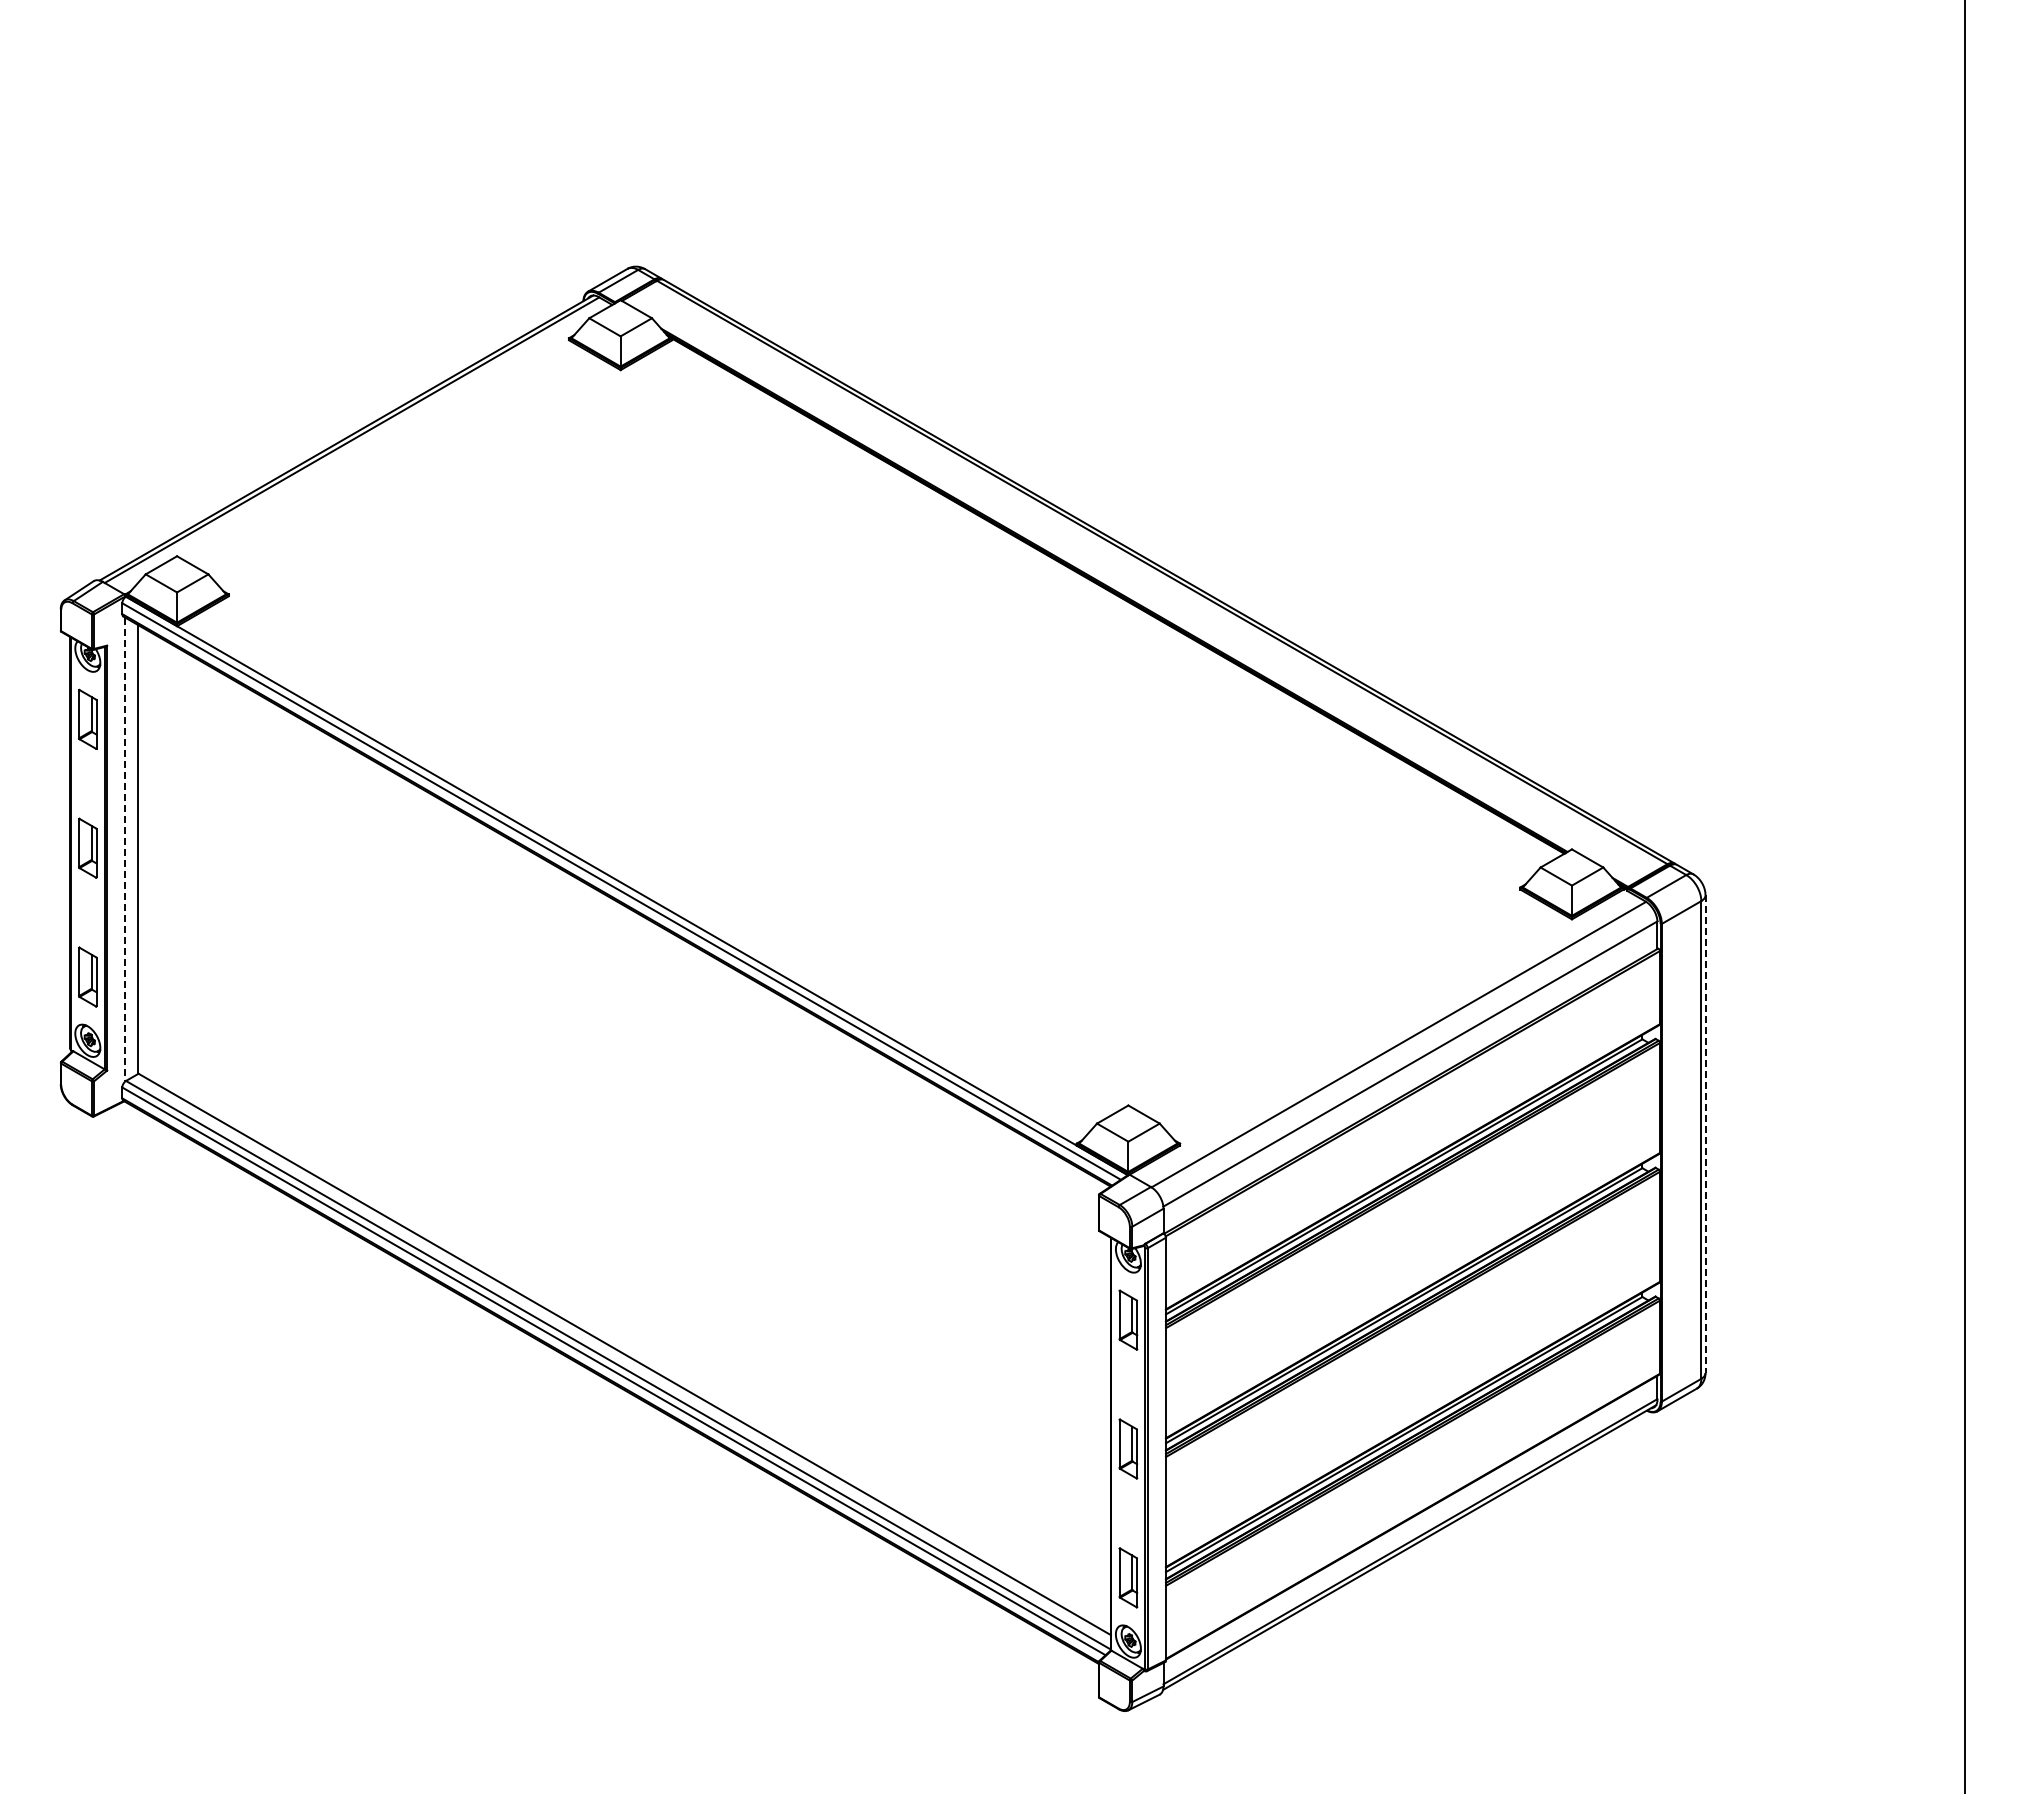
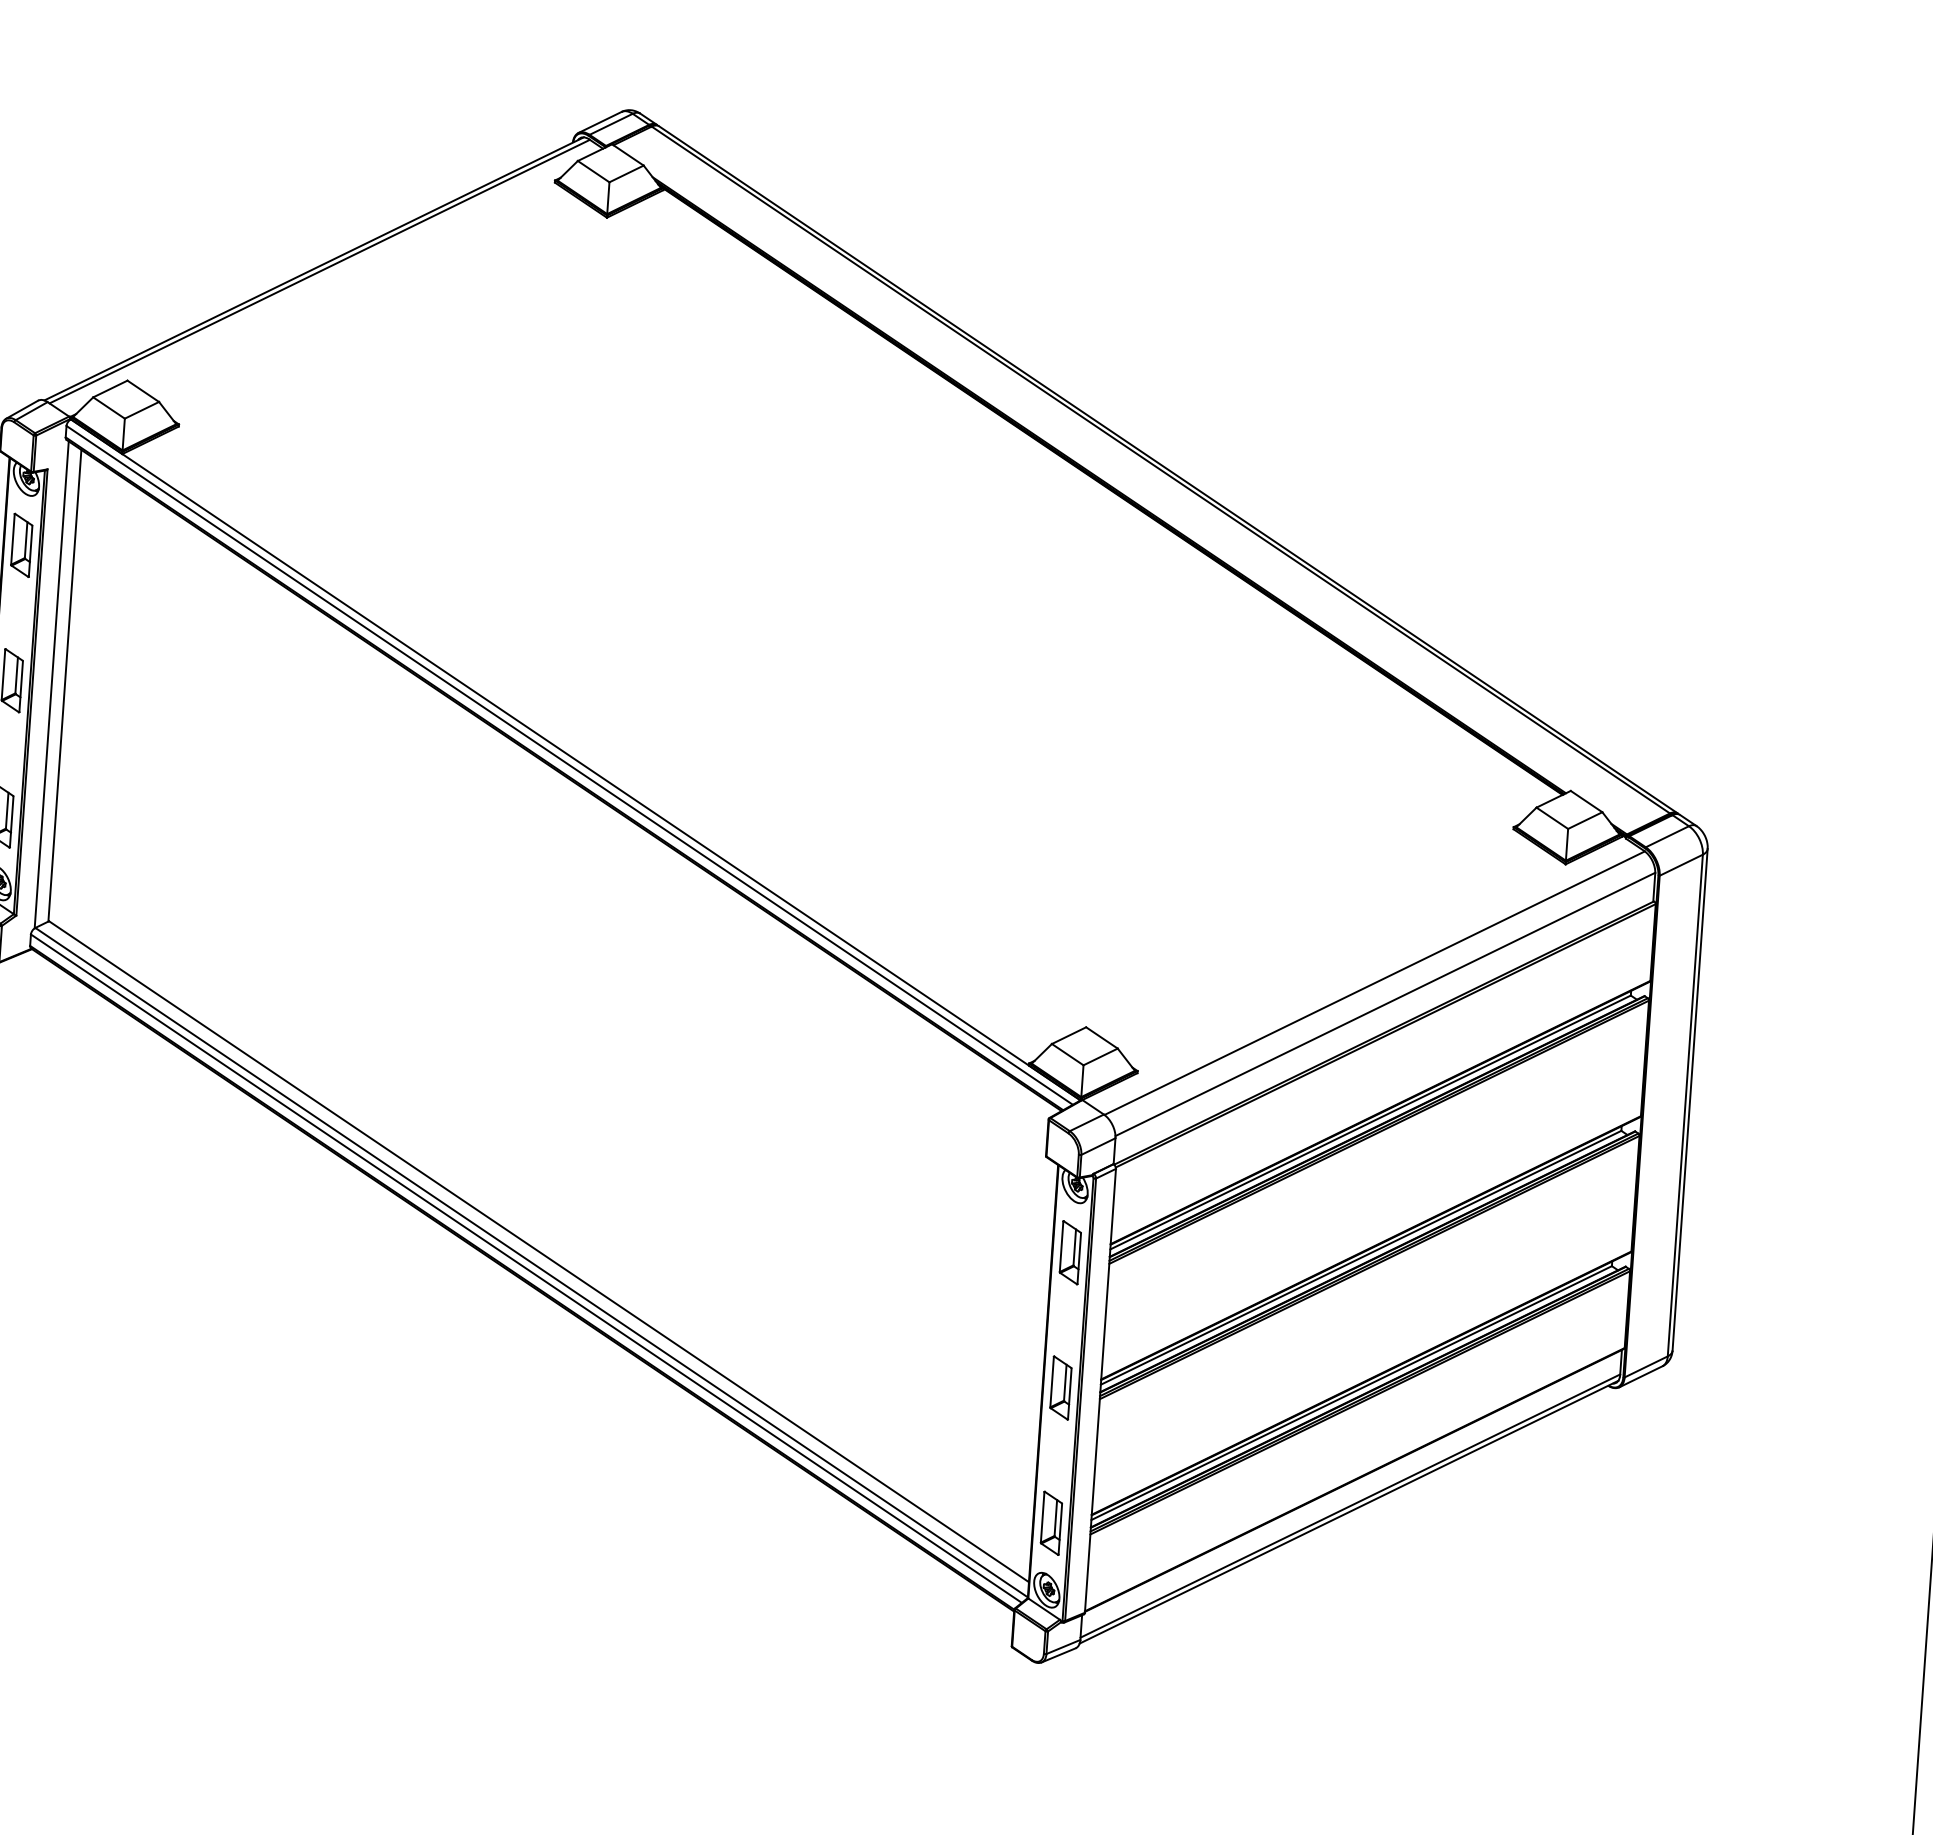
line: (125, 849) -> (51, 684), dashed -> solid
line: (1705, 1134) -> (1690, 1100), dashed -> solid

